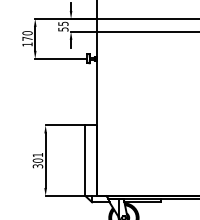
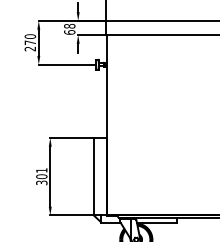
text: (63, 26) -> (69, 29), 55 -> 68
text: (27, 44) -> (30, 48), 170 -> 270

